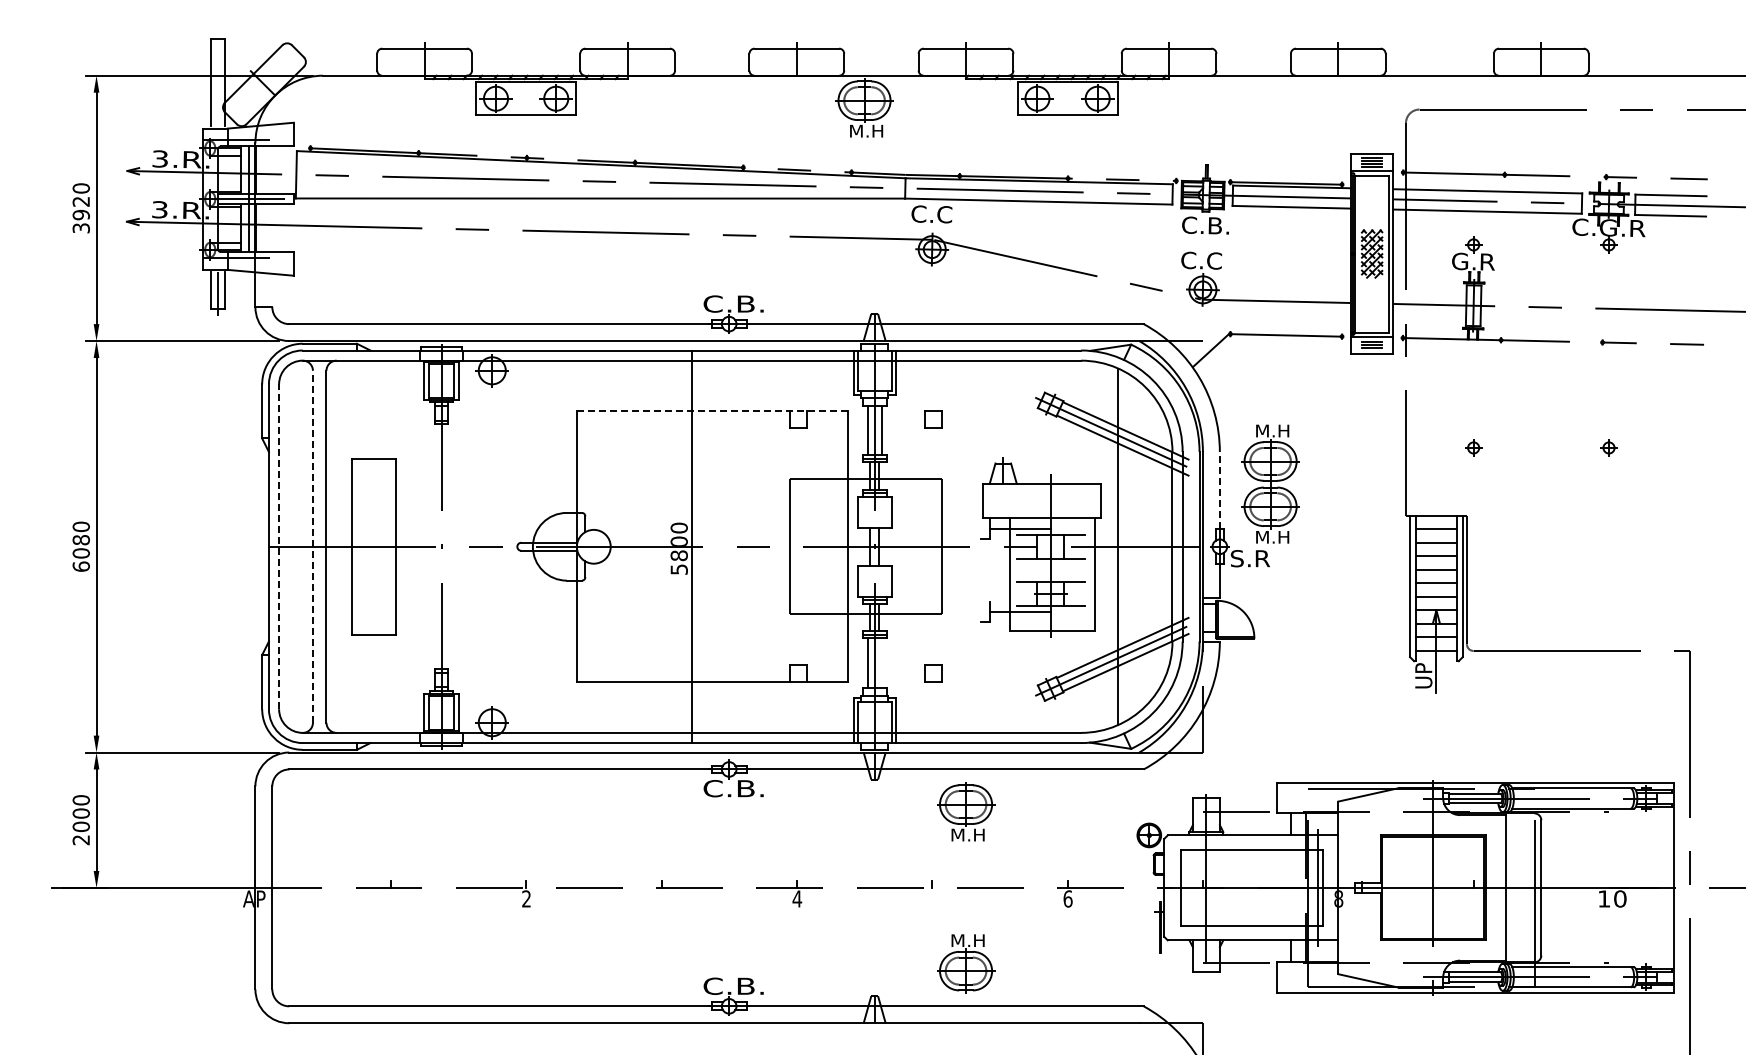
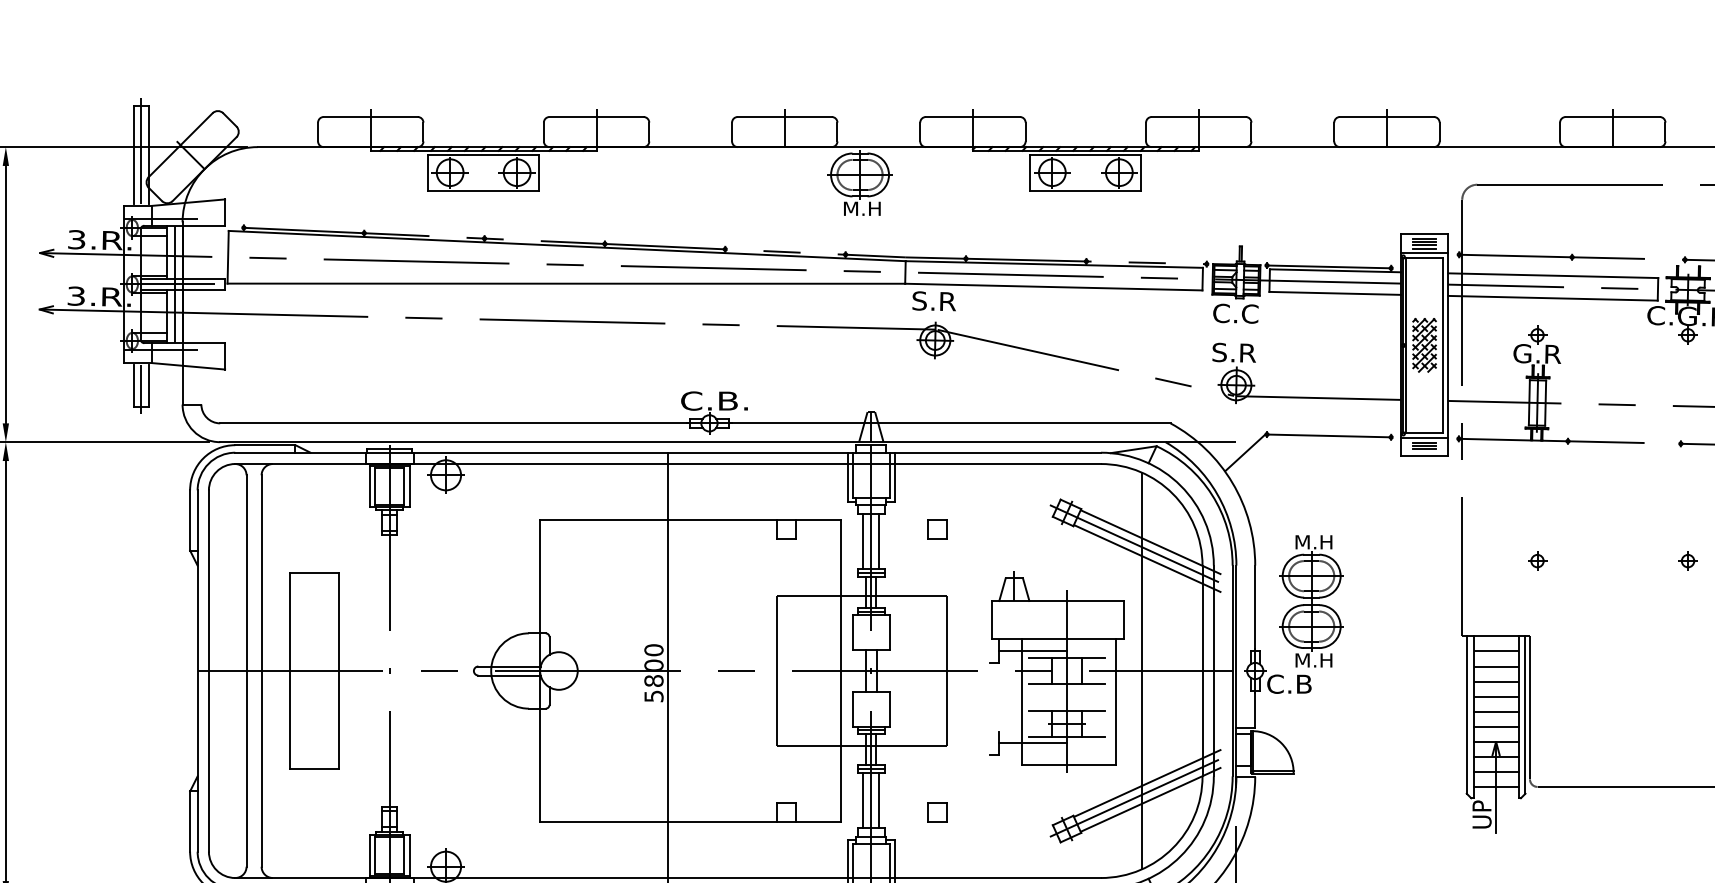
line: (218, 78) -> (141, 150), added
text: (931, 214) -> (934, 301), C.C -> S.R
text: (1217, 225) -> (1252, 313), C.B. -> C.C
text: (1201, 260) -> (1234, 352), C.C -> S.R
line: (712, 411) -> (690, 520), dashed -> solid
line: (1219, 490) -> (1254, 608), dashed -> solid
line: (279, 546) -> (209, 670), dashed -> solid
line: (312, 546) -> (246, 670), dashed -> solid
text: (1250, 558) -> (1289, 684), S.R -> C.B
line: (881, 662) -> (878, 799), added

